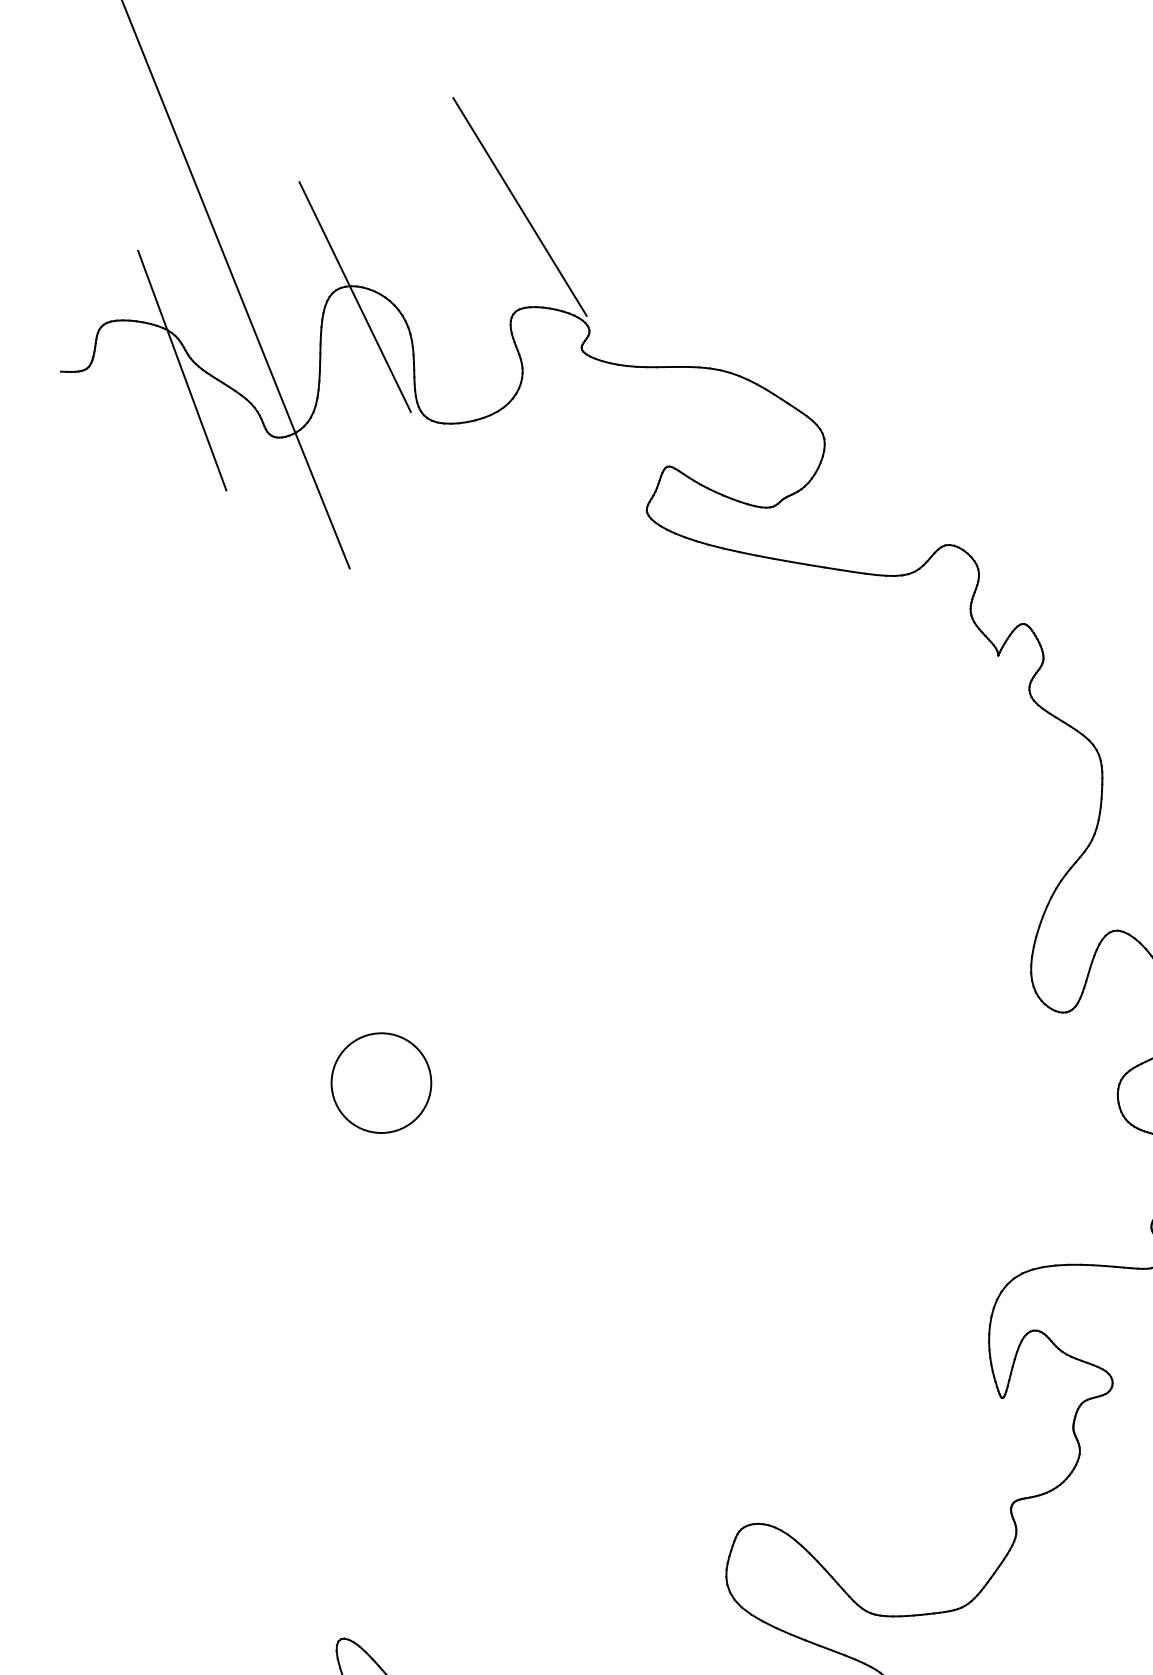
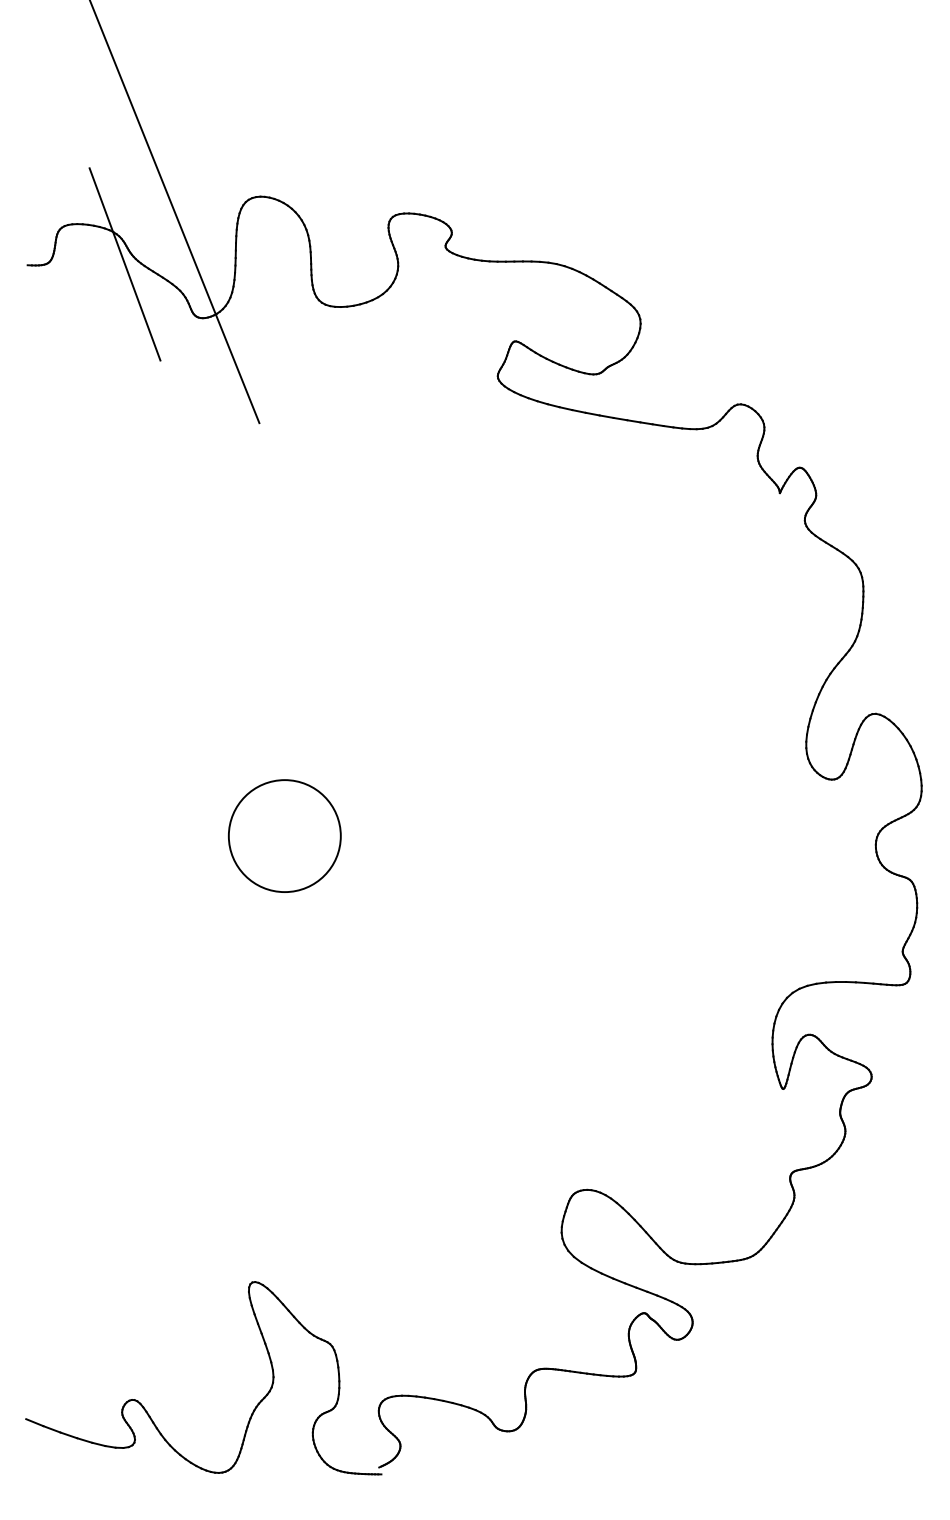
line: (519, 206) -> (395, 132), removed
line: (354, 297) -> (263, 205), removed
circle: (380, 1083) -> (284, 836), size x1.4

